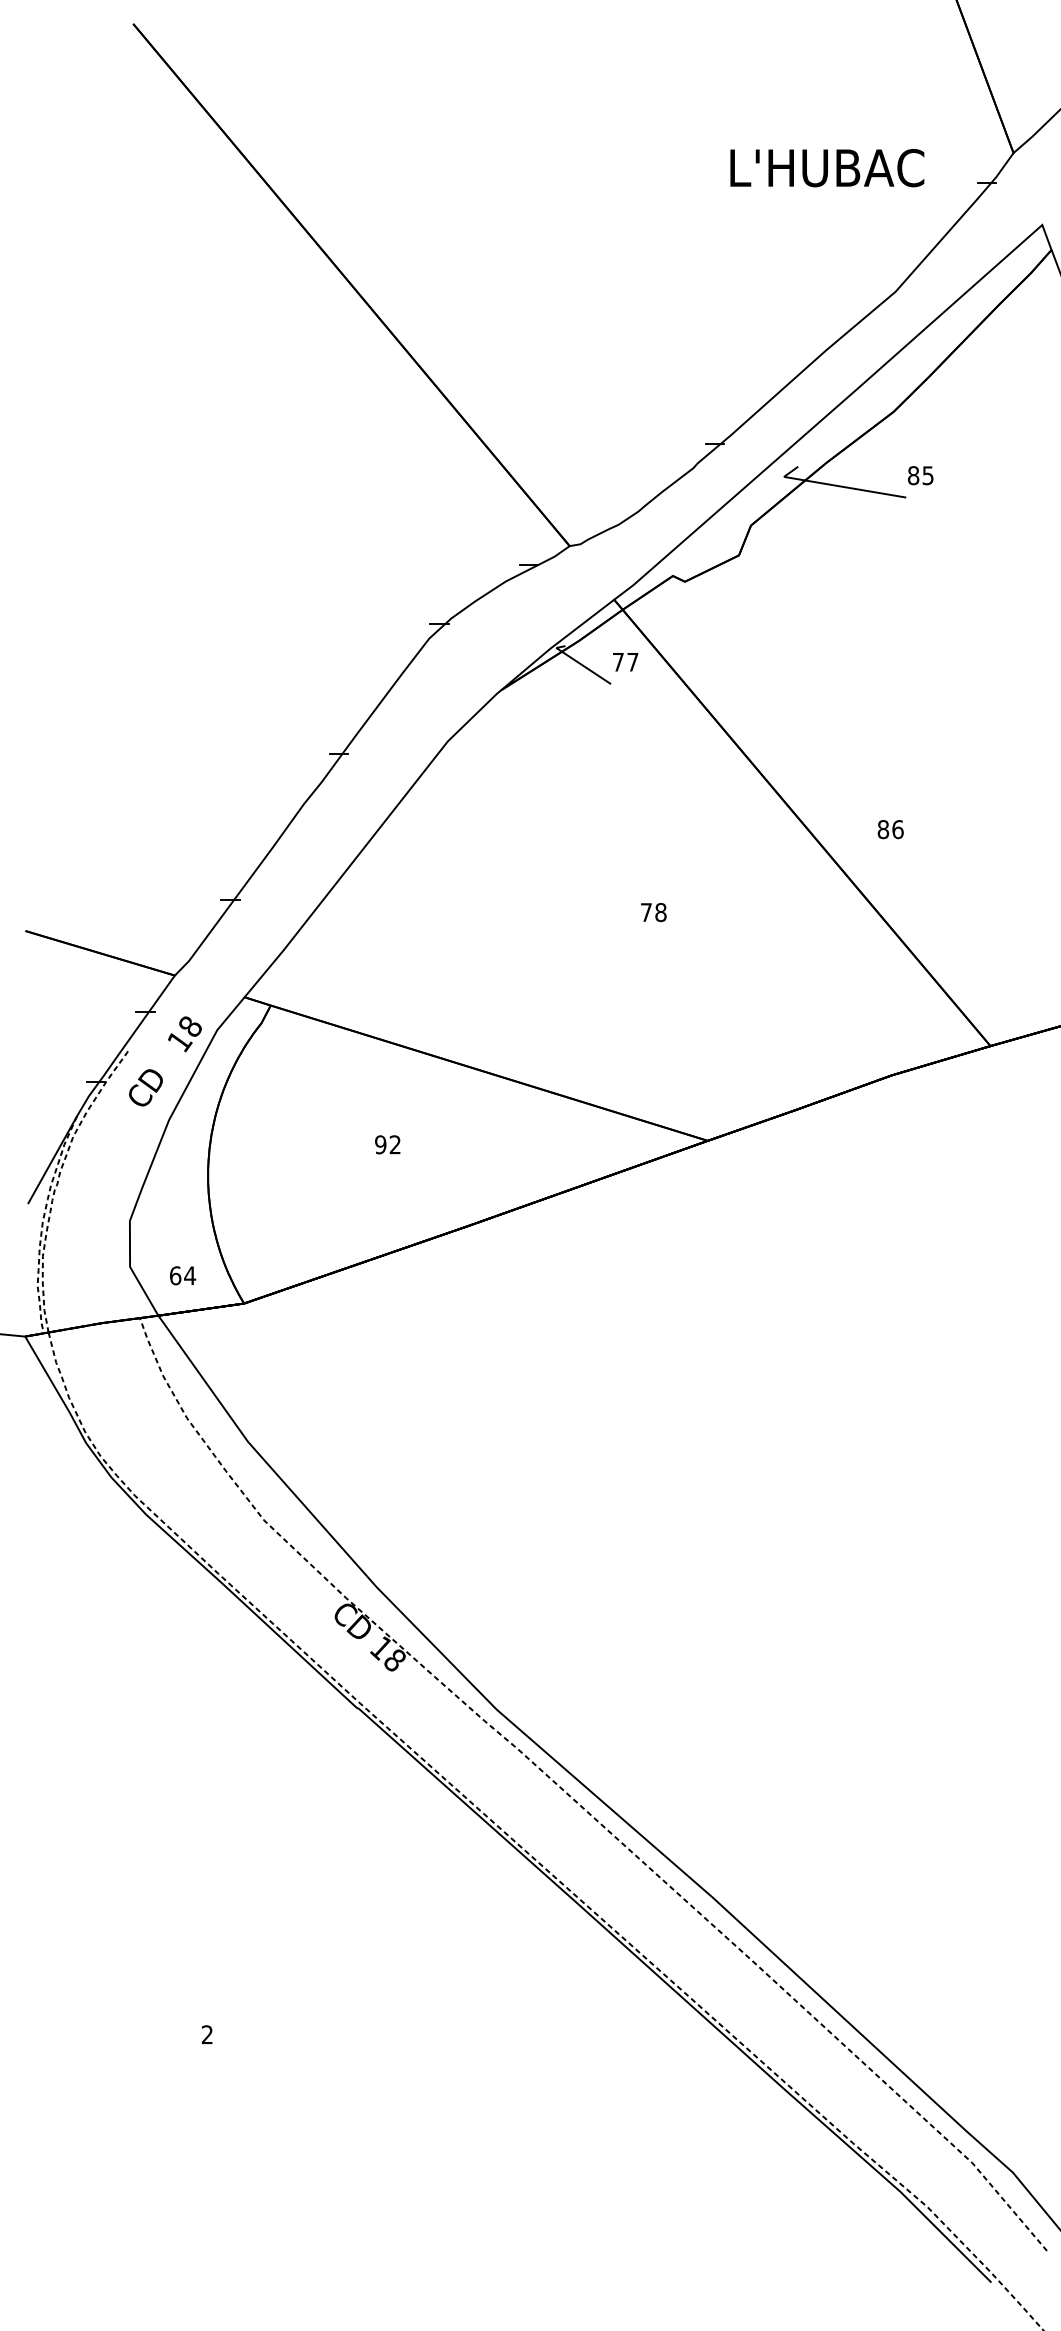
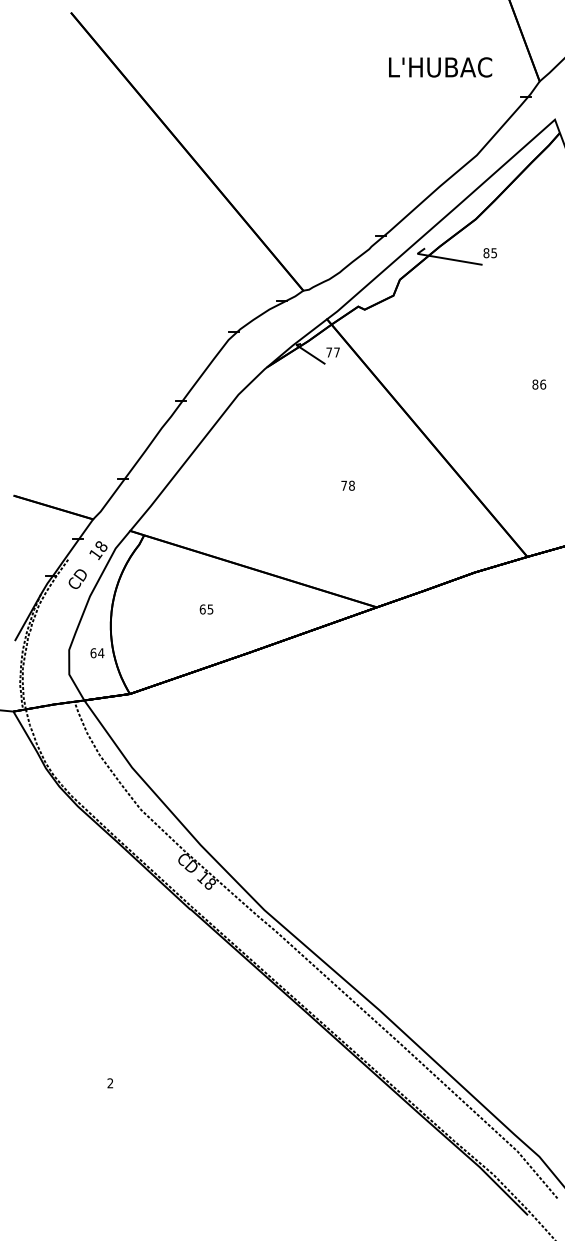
text: (827, 168) -> (440, 67), moved
text: (891, 829) -> (539, 384), moved
text: (387, 1144) -> (206, 609), 92 -> 65
text: (183, 1276) -> (97, 653), moved

